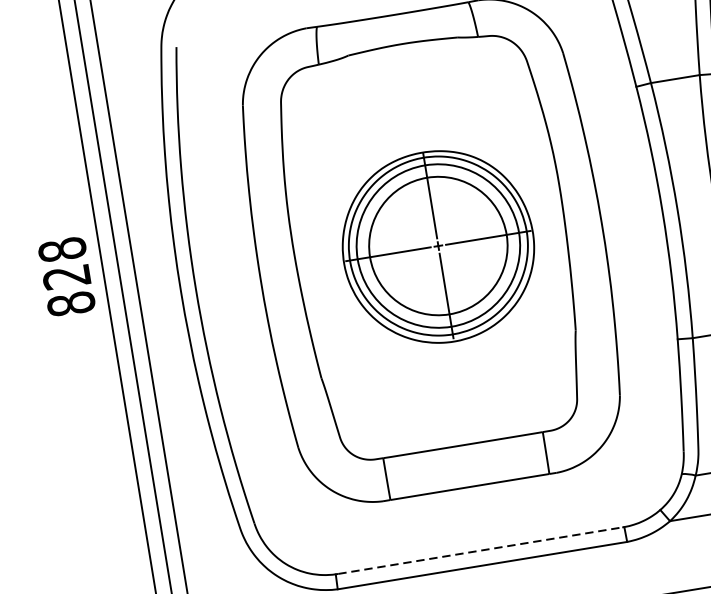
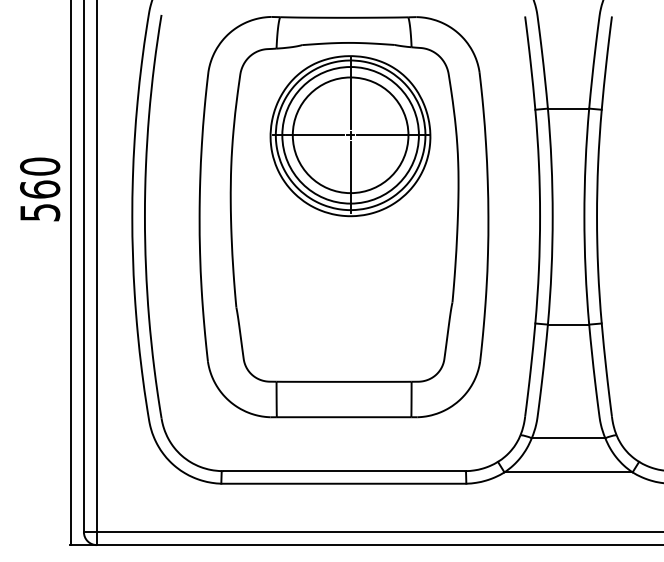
part: (438, 247) -> (350, 136), moved
text: (67, 276) -> (40, 189), 828 -> 560
line: (480, 551) -> (344, 471), dashed -> solid

